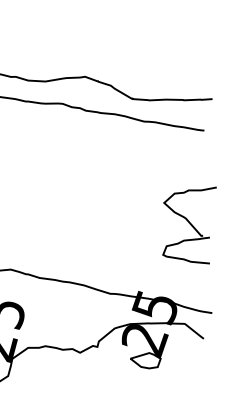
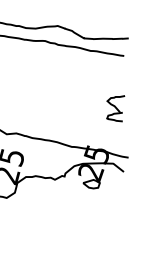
part: (188, 224) -> (115, 108), size x0.6

